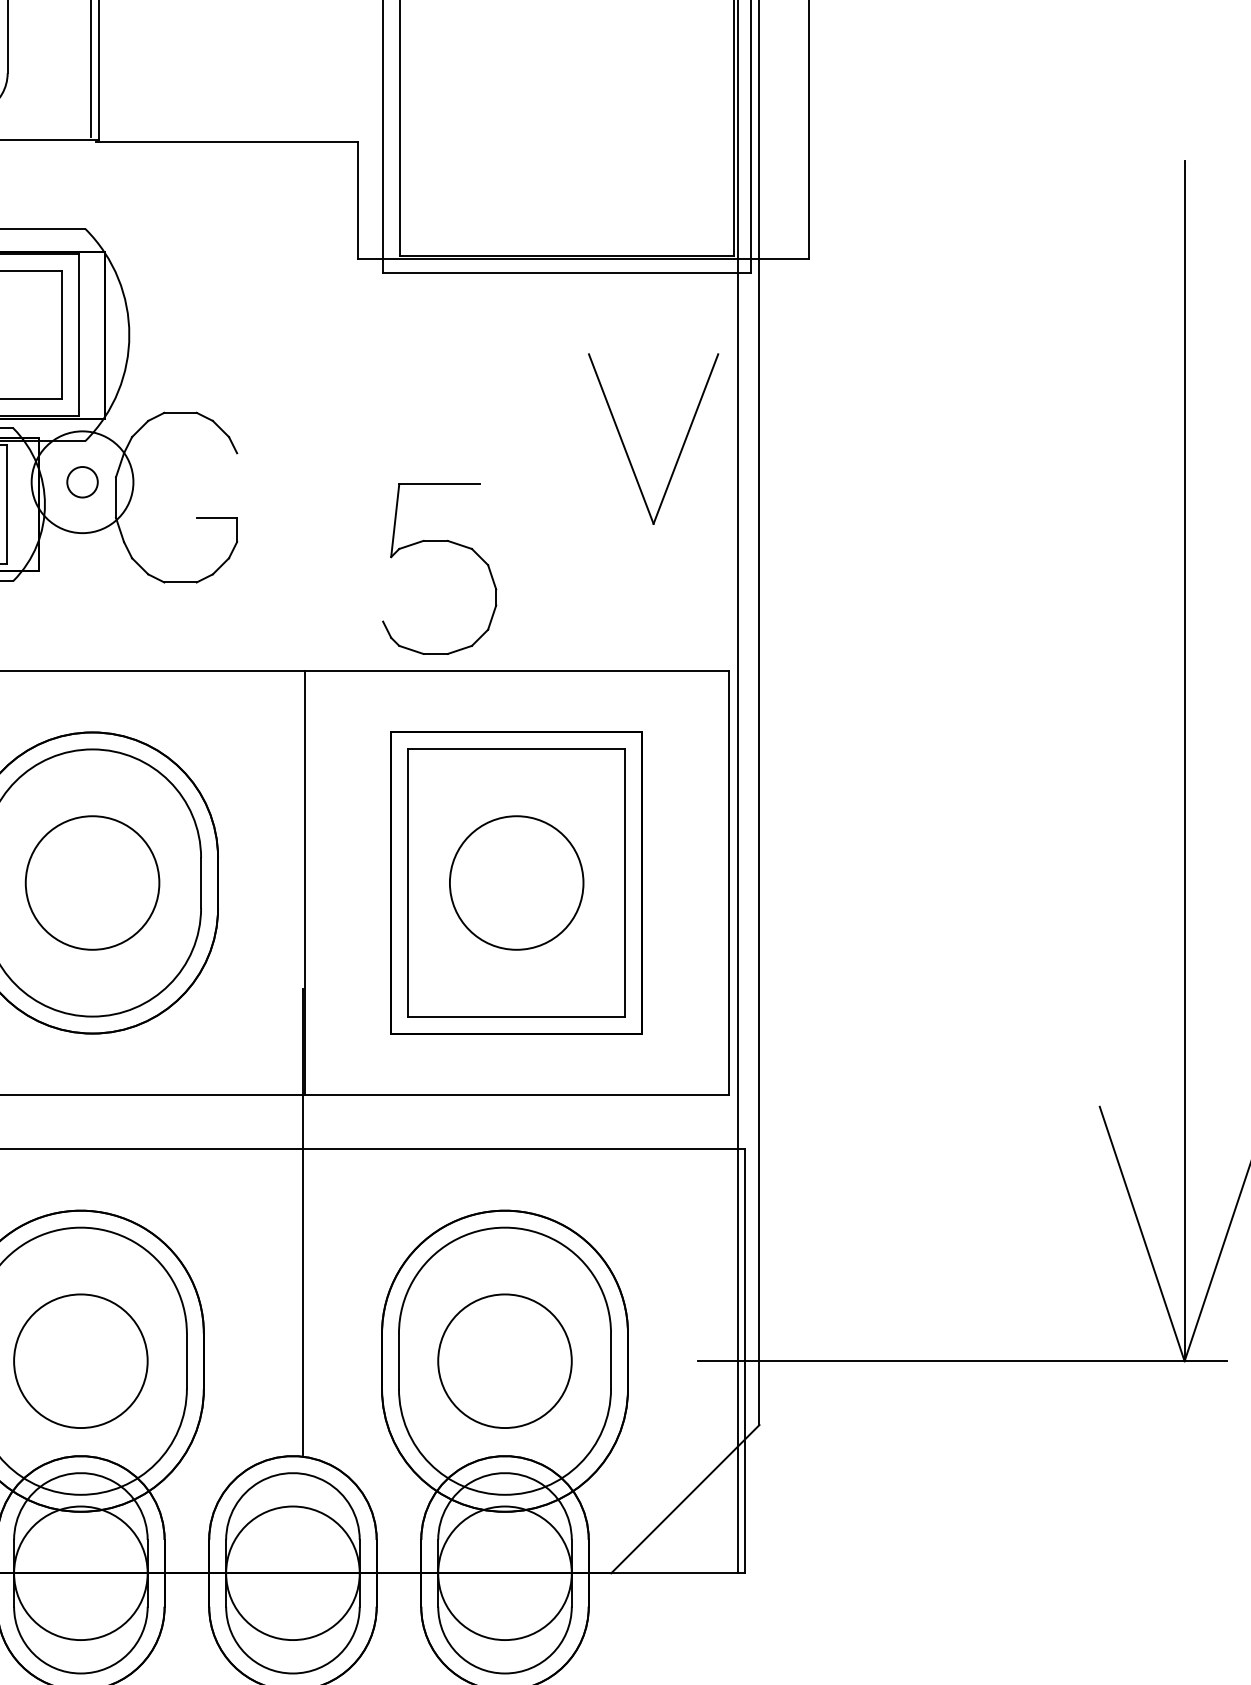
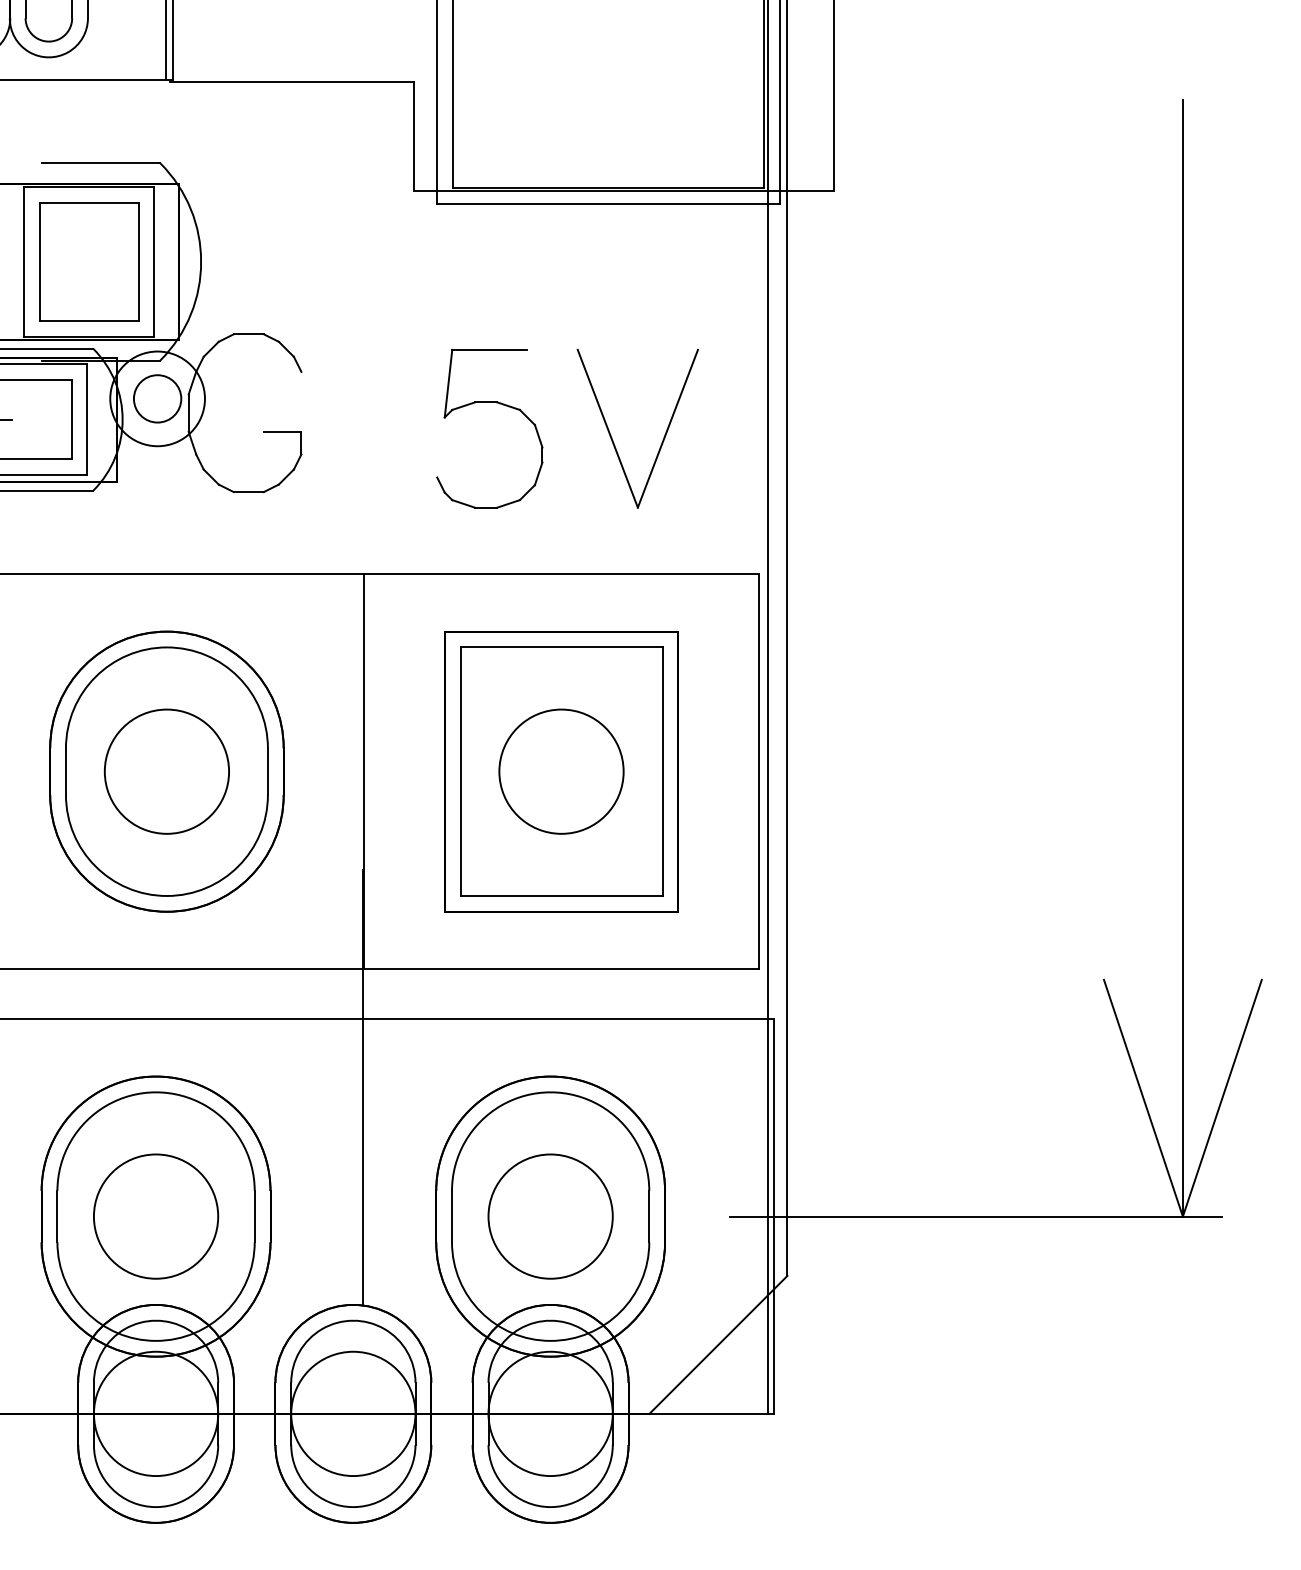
part: (626, 448) -> (612, 437), moved
circle: (82, 481) -> (157, 398), size x1.67
part: (446, 542) -> (496, 403), moved

